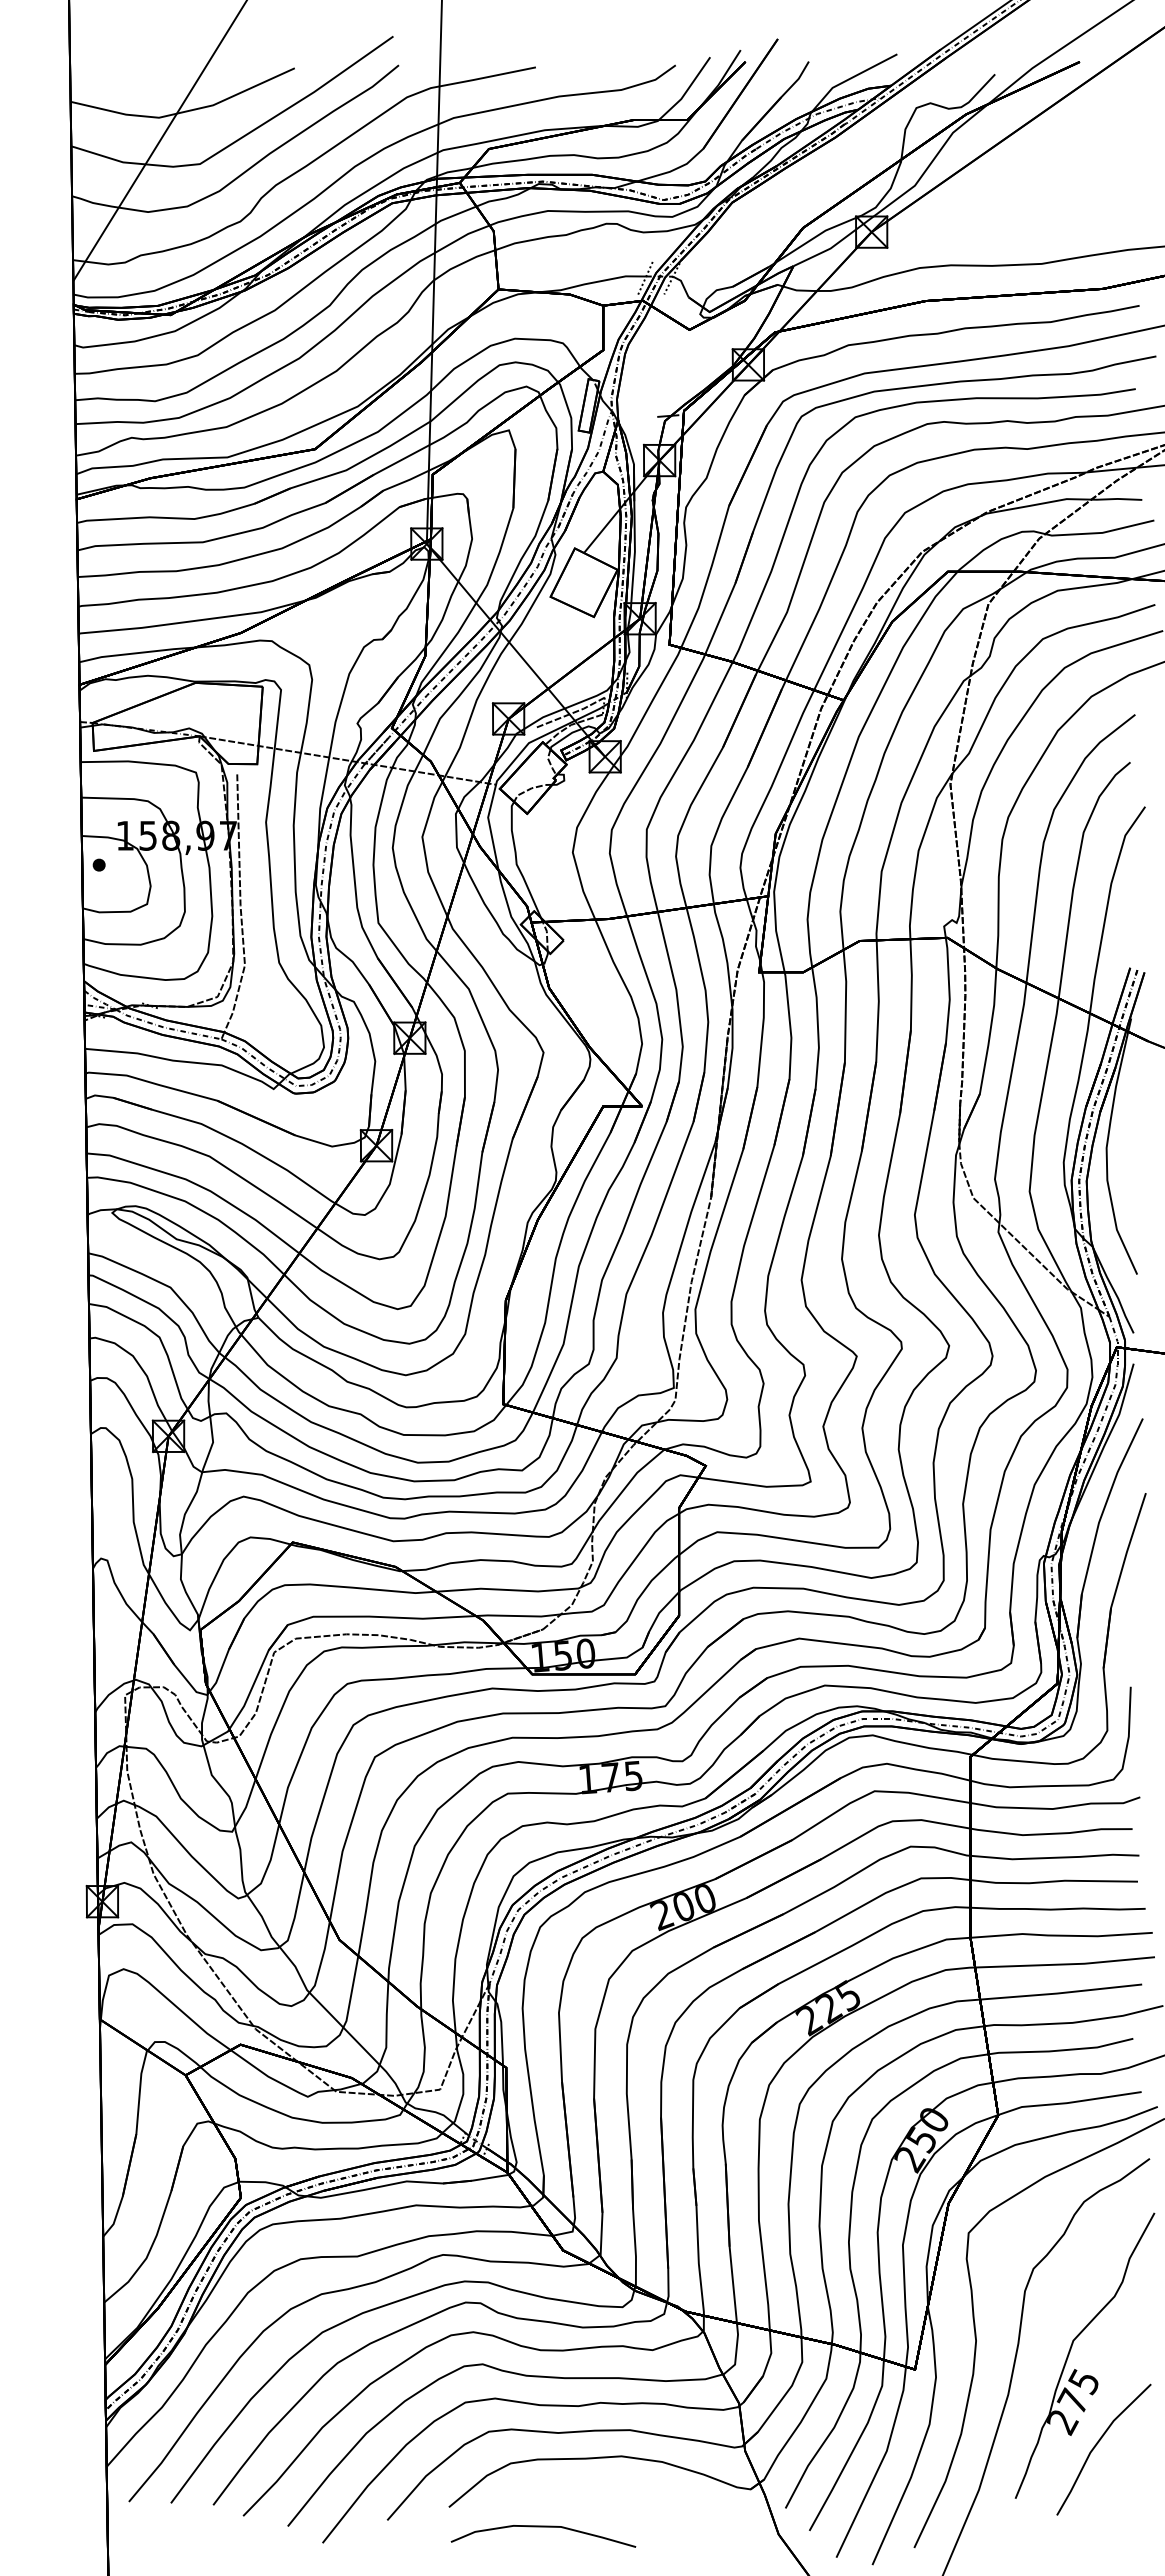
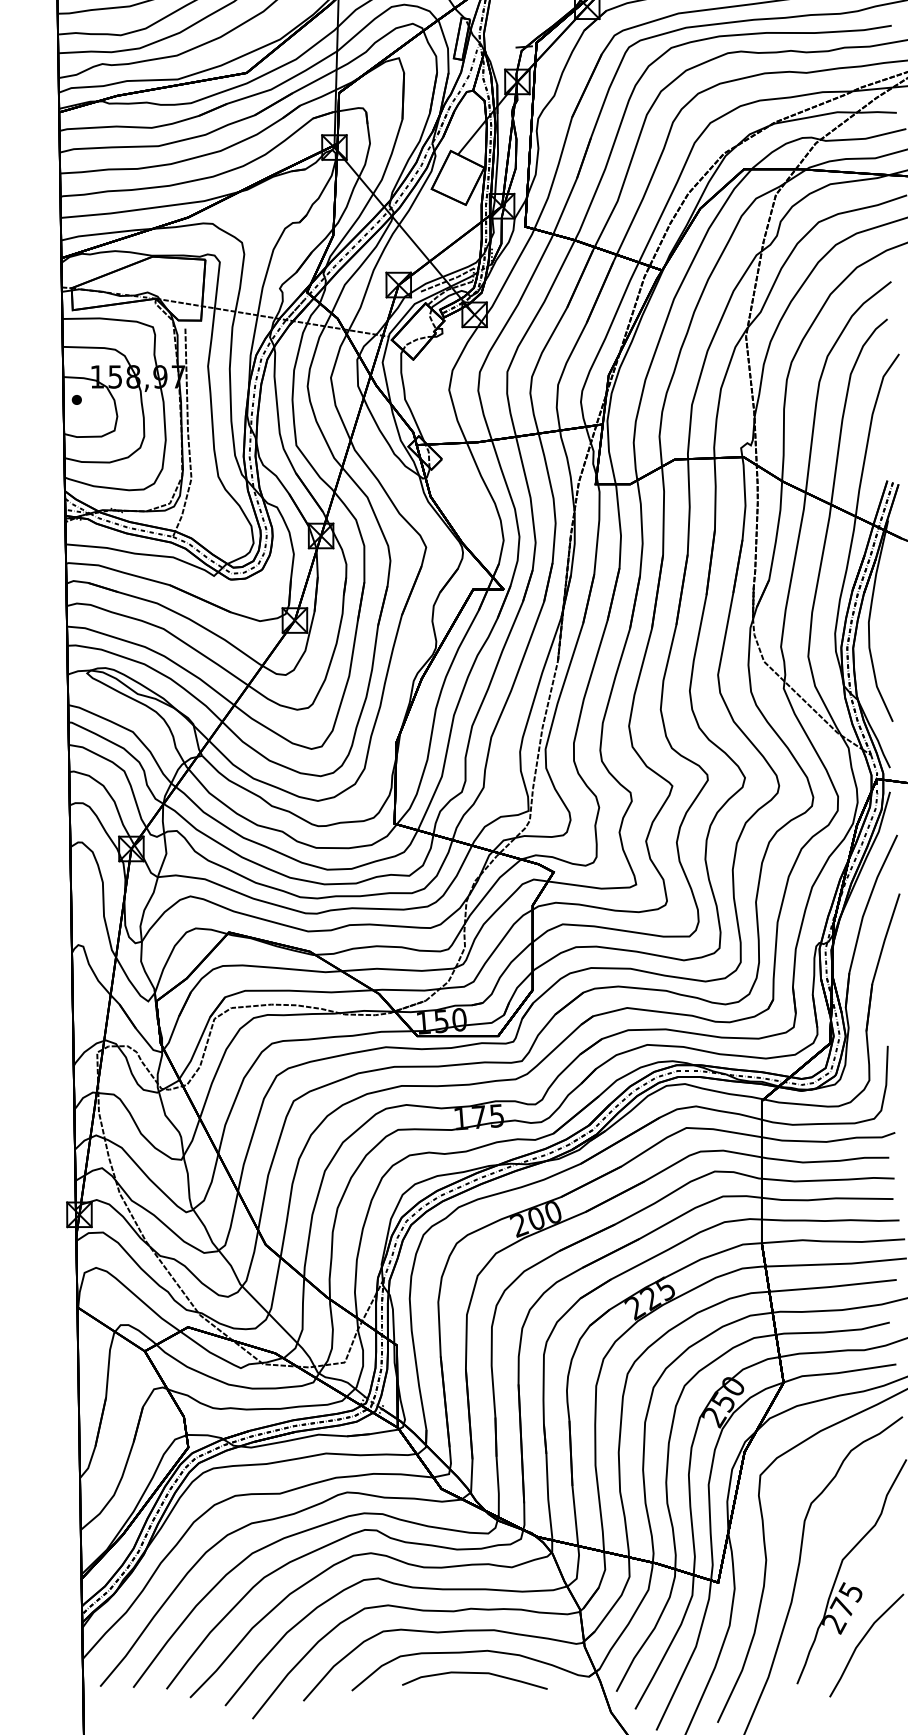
curve: (543, 2527) -> (474, 1673), moved

